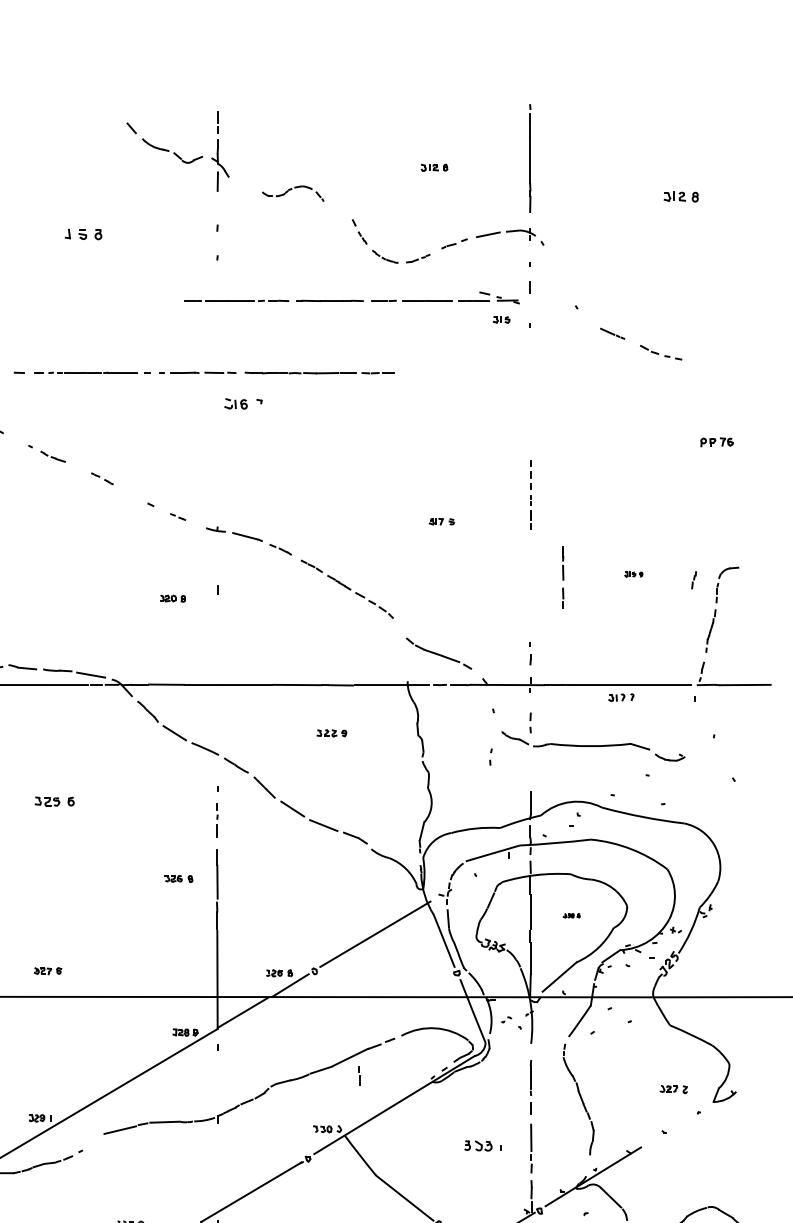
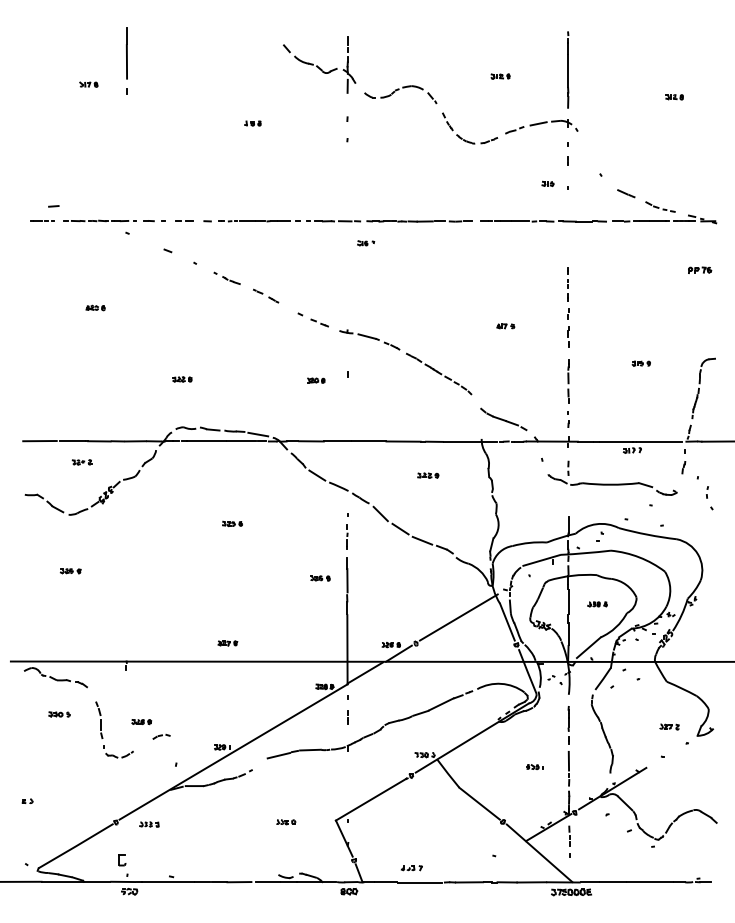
part: (292, 193) -> (400, 94), size x1.67
part: (680, 197) -> (674, 97), size x0.71
part: (82, 234) -> (252, 123), size x0.62
part: (352, 298) -> (598, 219), moved
part: (244, 404) -> (366, 243), size x0.62
part: (102, 478) -> (266, 295), size x1.67
part: (530, 495) -> (568, 307), size x1.67
part: (177, 516) -> (319, 322), size x1.67
part: (632, 574) -> (640, 363), size x1.43
line: (563, 577) -> (568, 381), moved
part: (693, 580) -> (683, 467), moved
part: (491, 757) -> (707, 492), moved
part: (54, 801) -> (232, 523), size x0.71
part: (571, 915) -> (597, 604), size x1.67
line: (359, 1075) -> (347, 717), moved
part: (482, 1146) -> (534, 767), size x0.62

